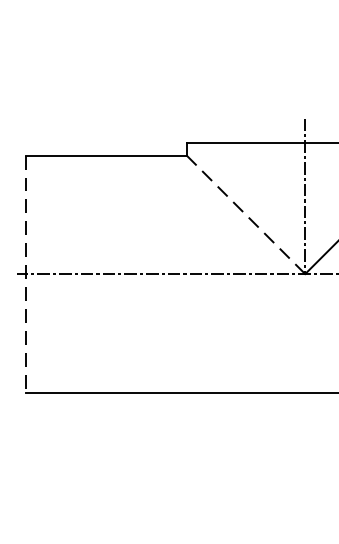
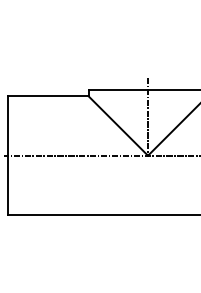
line: (246, 215) -> (118, 126), dashed -> solid
line: (24, 275) -> (7, 156), dashed -> solid

